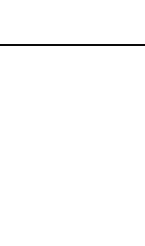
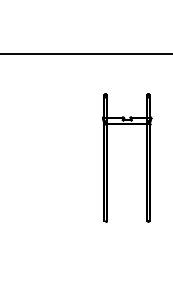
part: (90, 131) -> (108, 157), added

